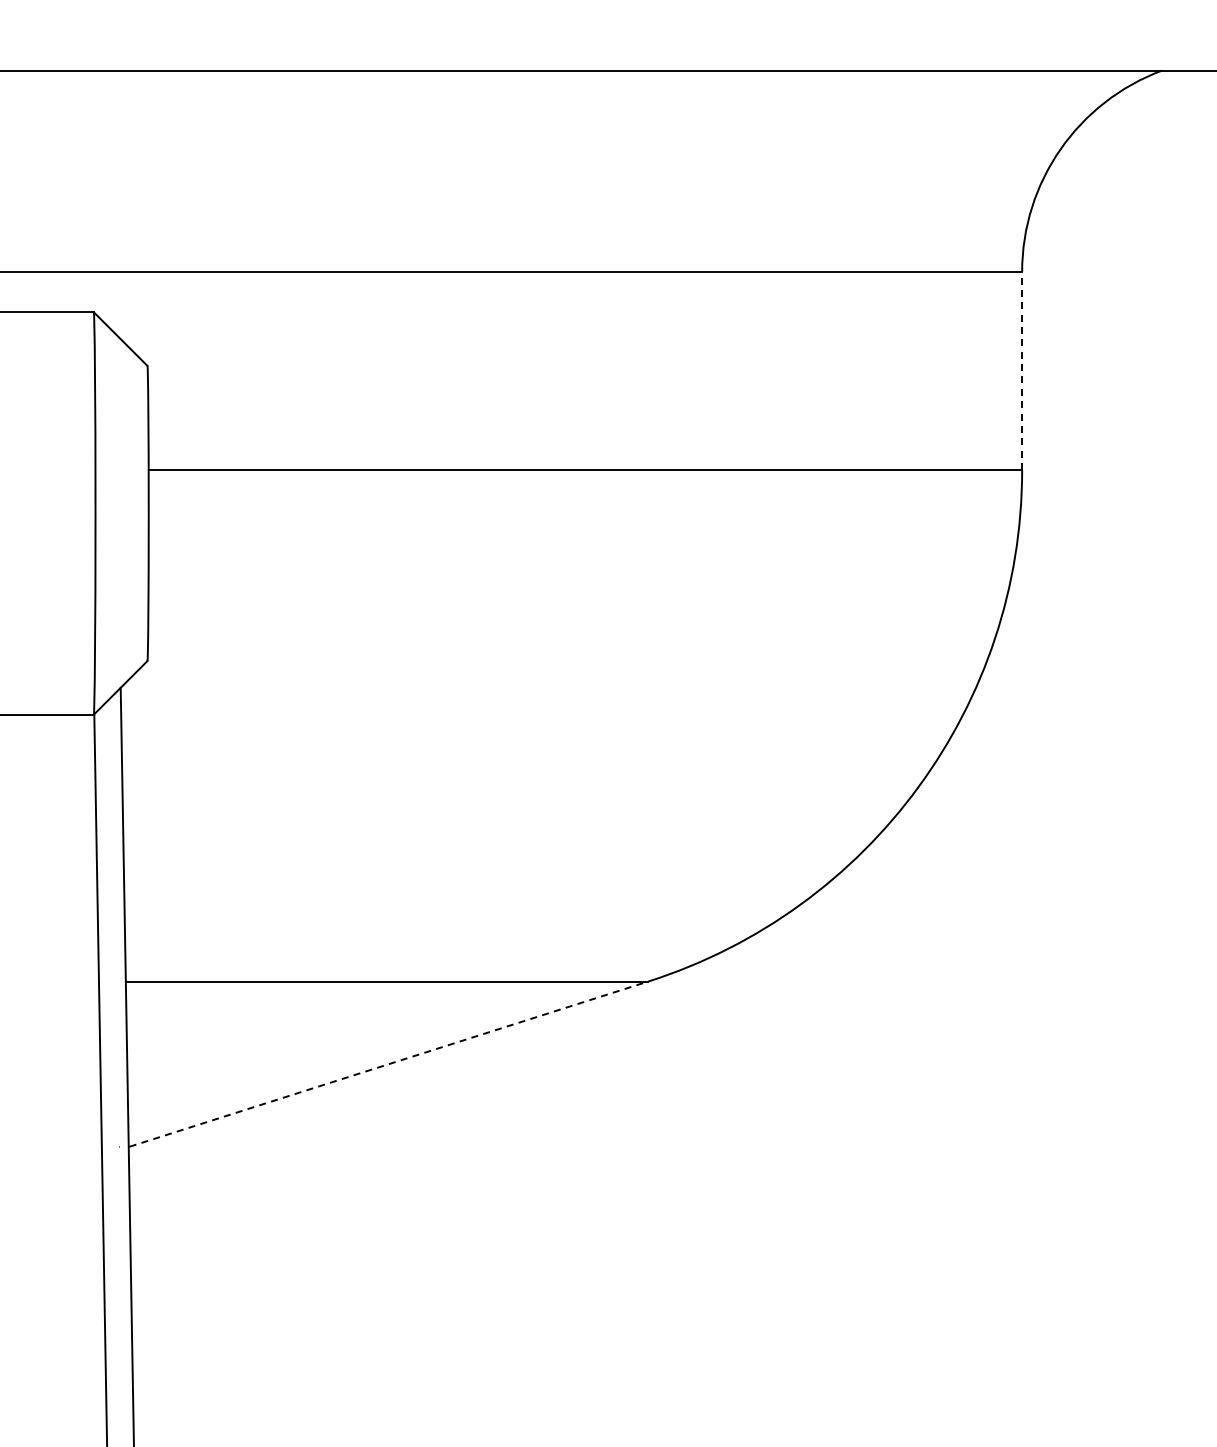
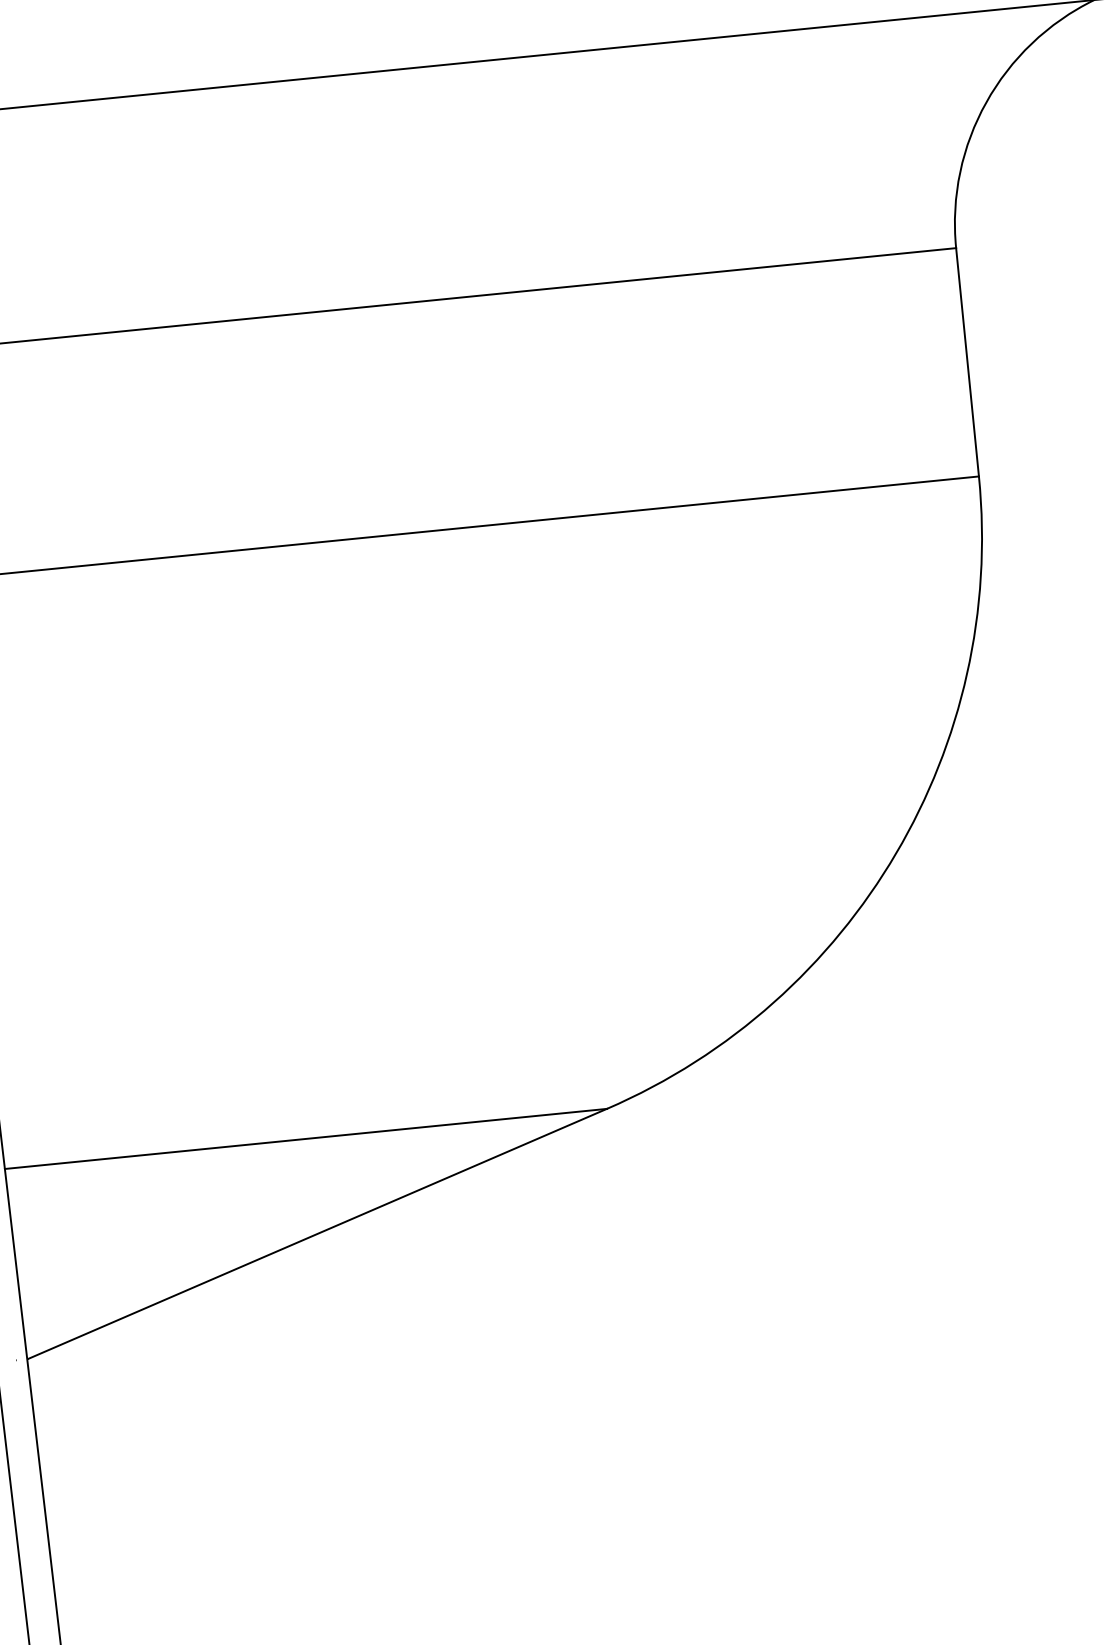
line: (1022, 370) -> (967, 361), dashed -> solid
line: (389, 1063) -> (318, 1233), dashed -> solid

